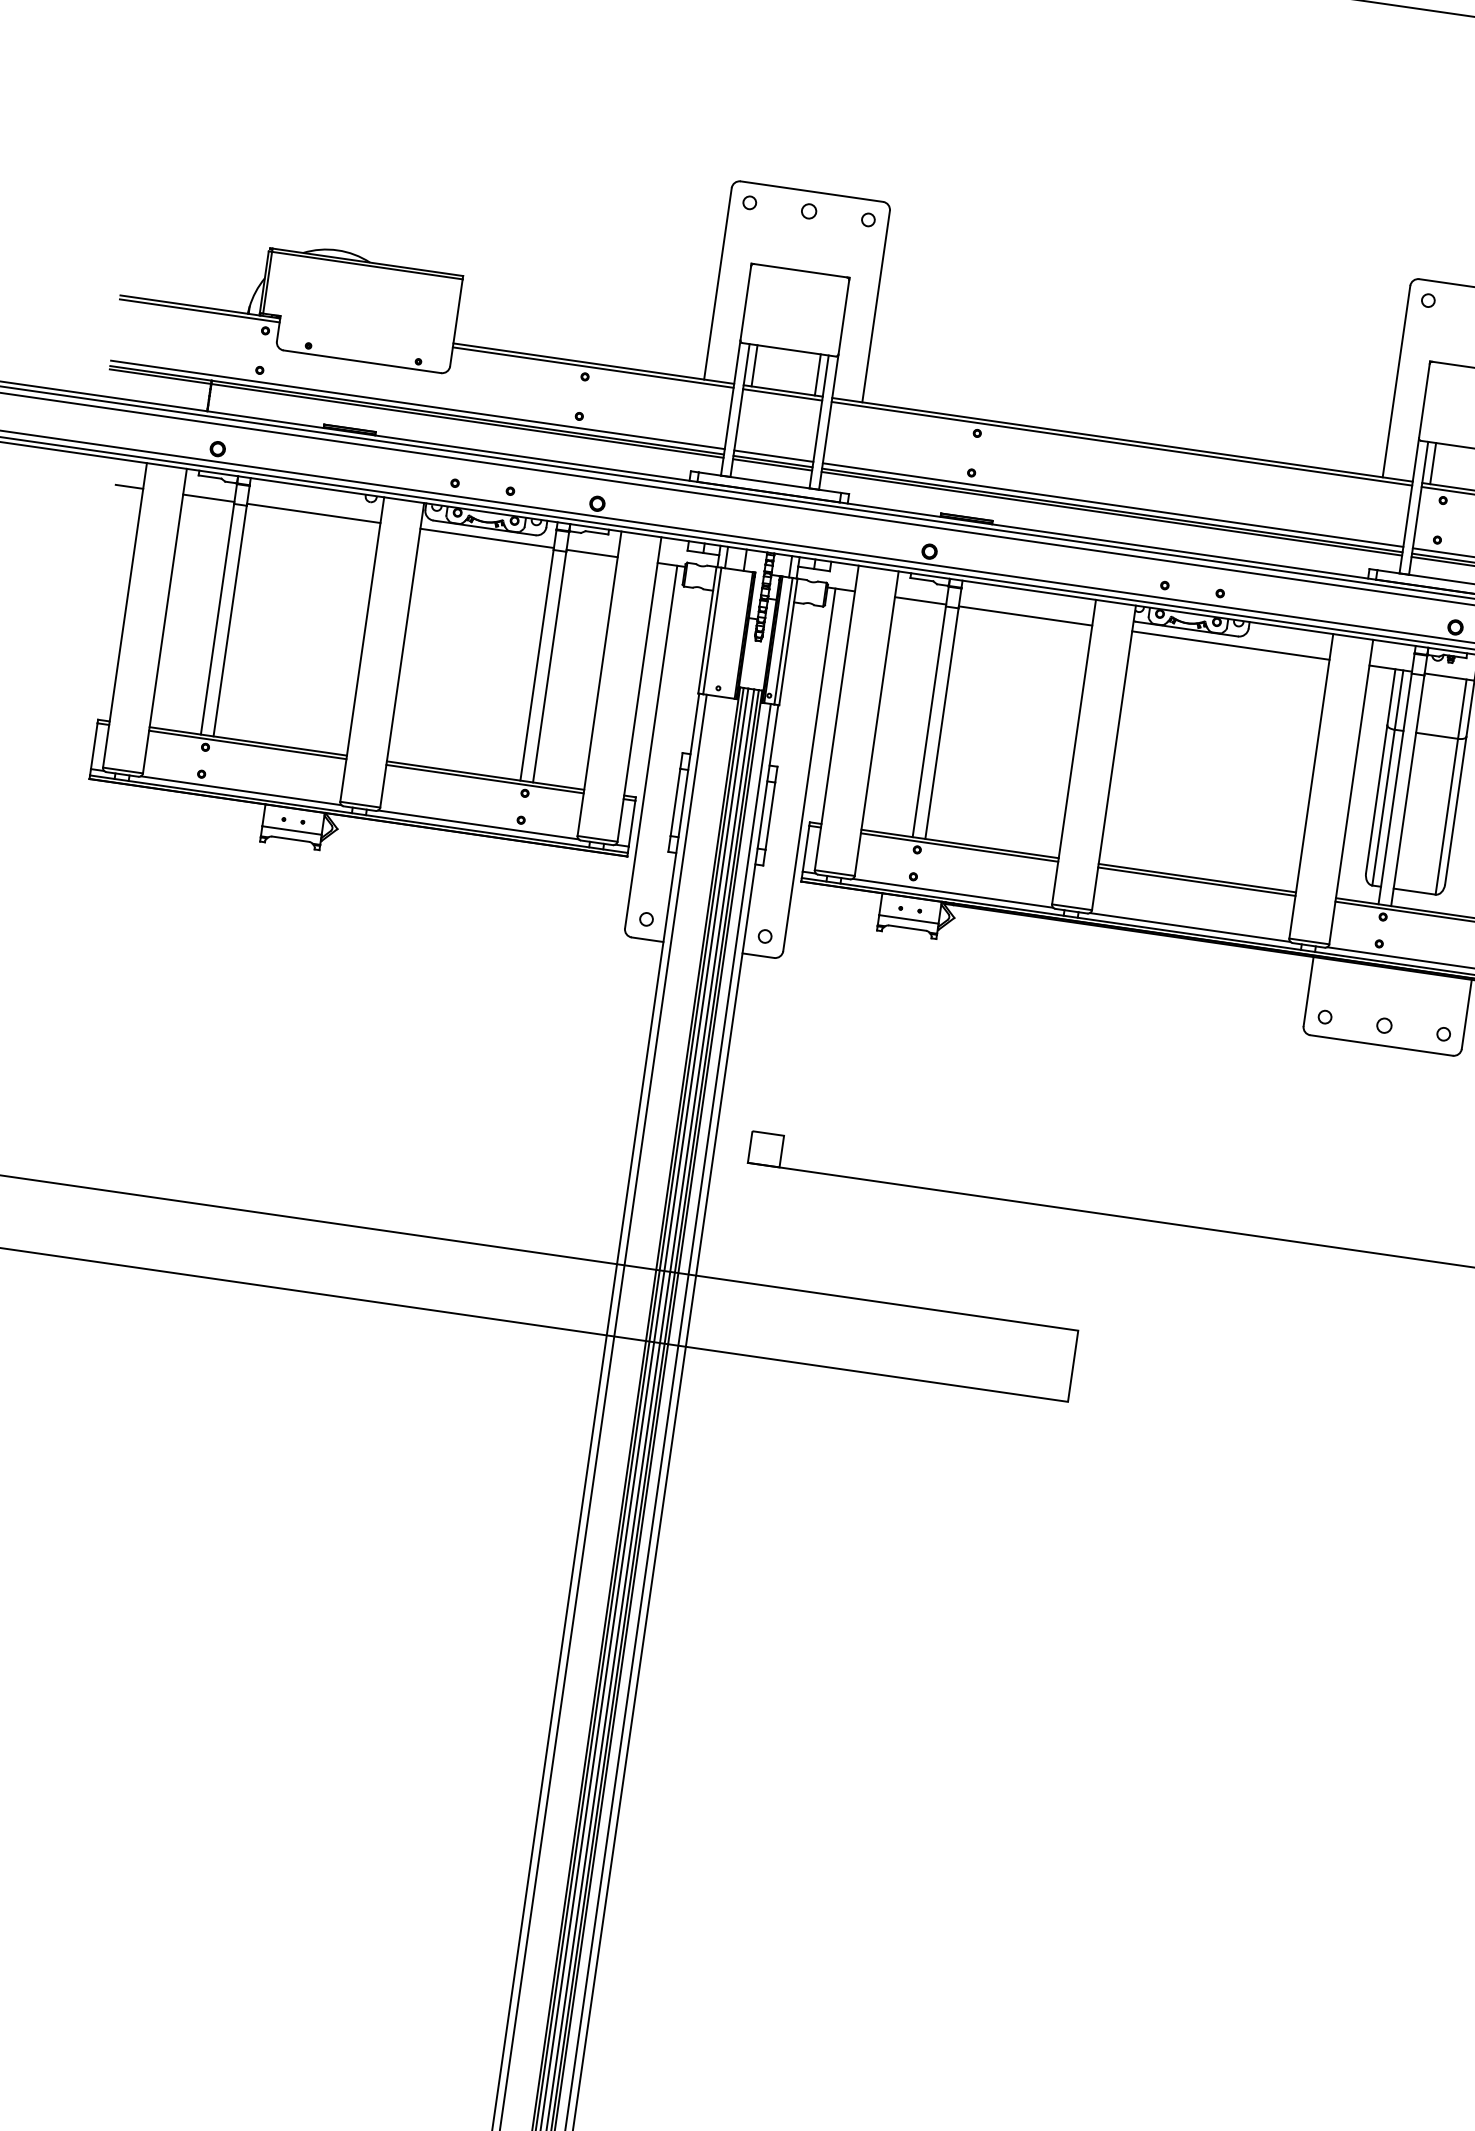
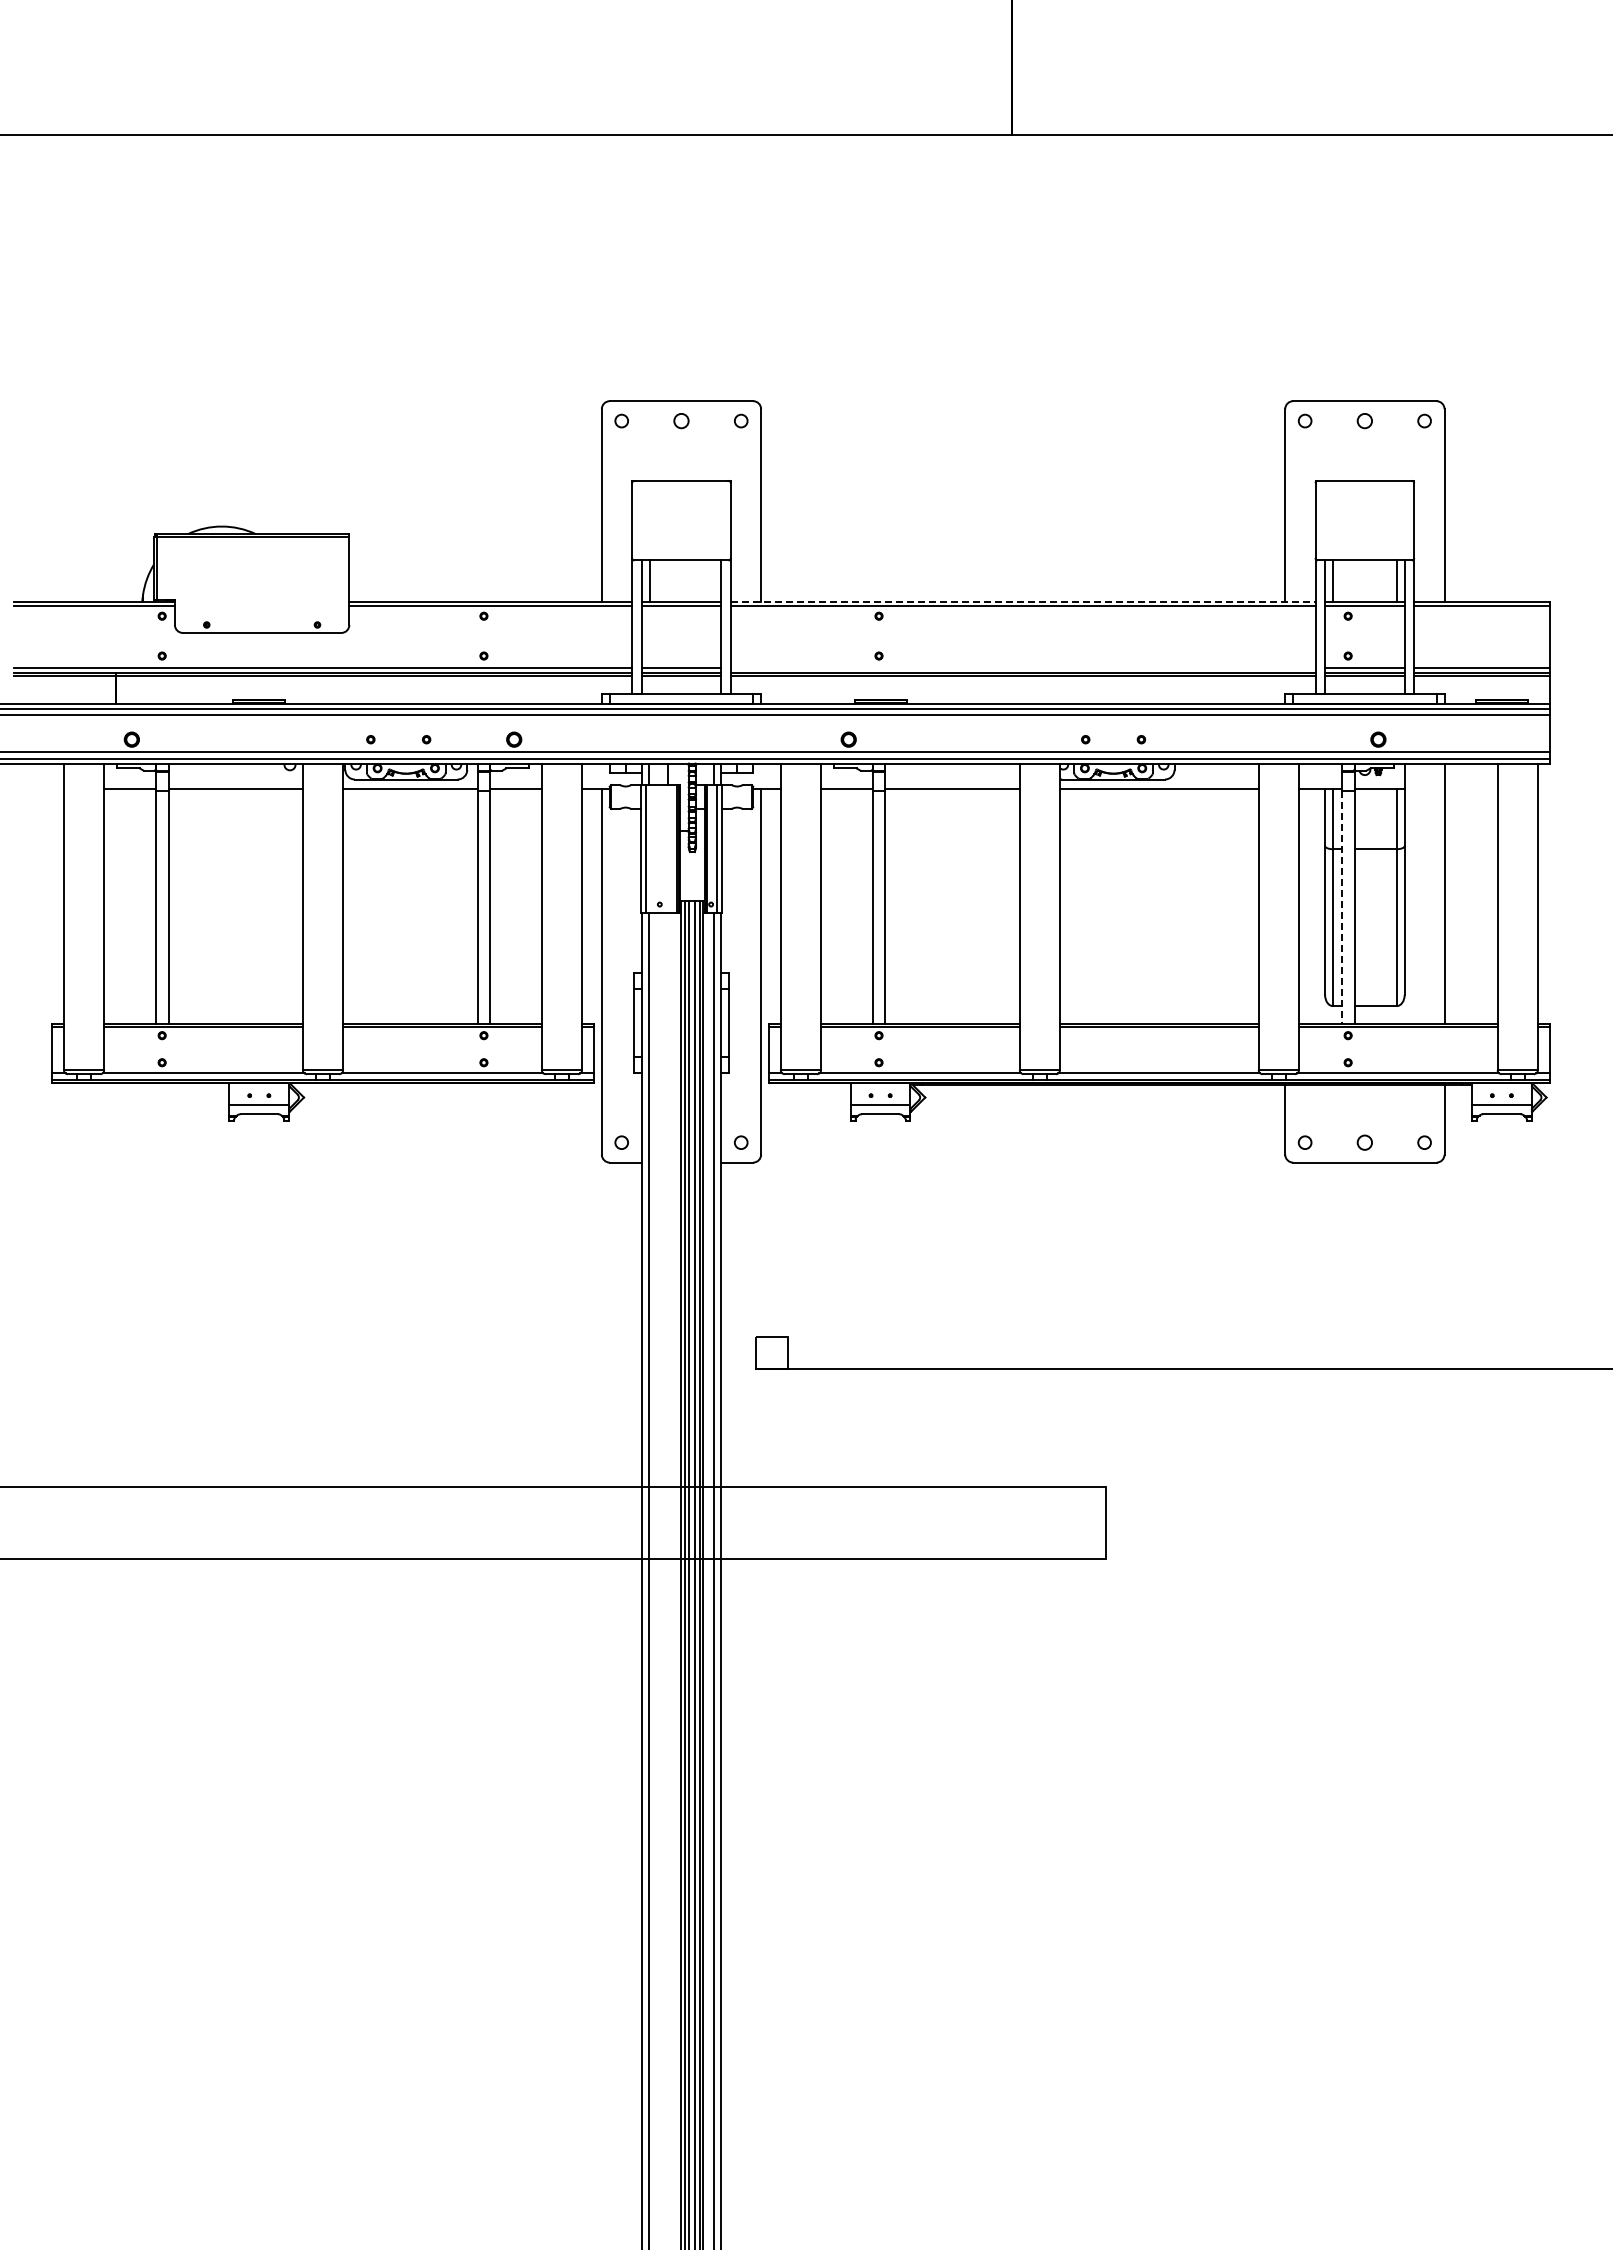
line: (818, 374) -> (713, 580), removed
line: (1122, 439) -> (1023, 601), solid -> dashed
line: (128, 486) -> (49, 789), removed
line: (1112, 504) -> (1022, 667), removed
line: (1394, 789) -> (1341, 908), solid -> dashed

